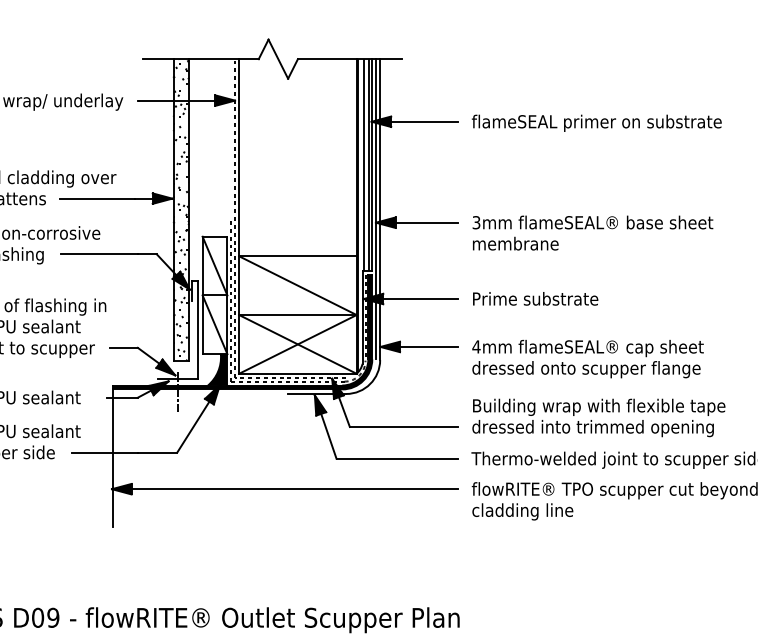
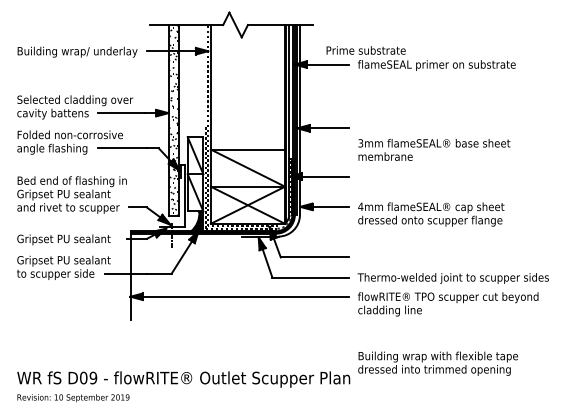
text: (593, 232) -> (434, 149), moved
text: (534, 298) -> (365, 50), moved
text: (597, 417) -> (437, 363), moved

